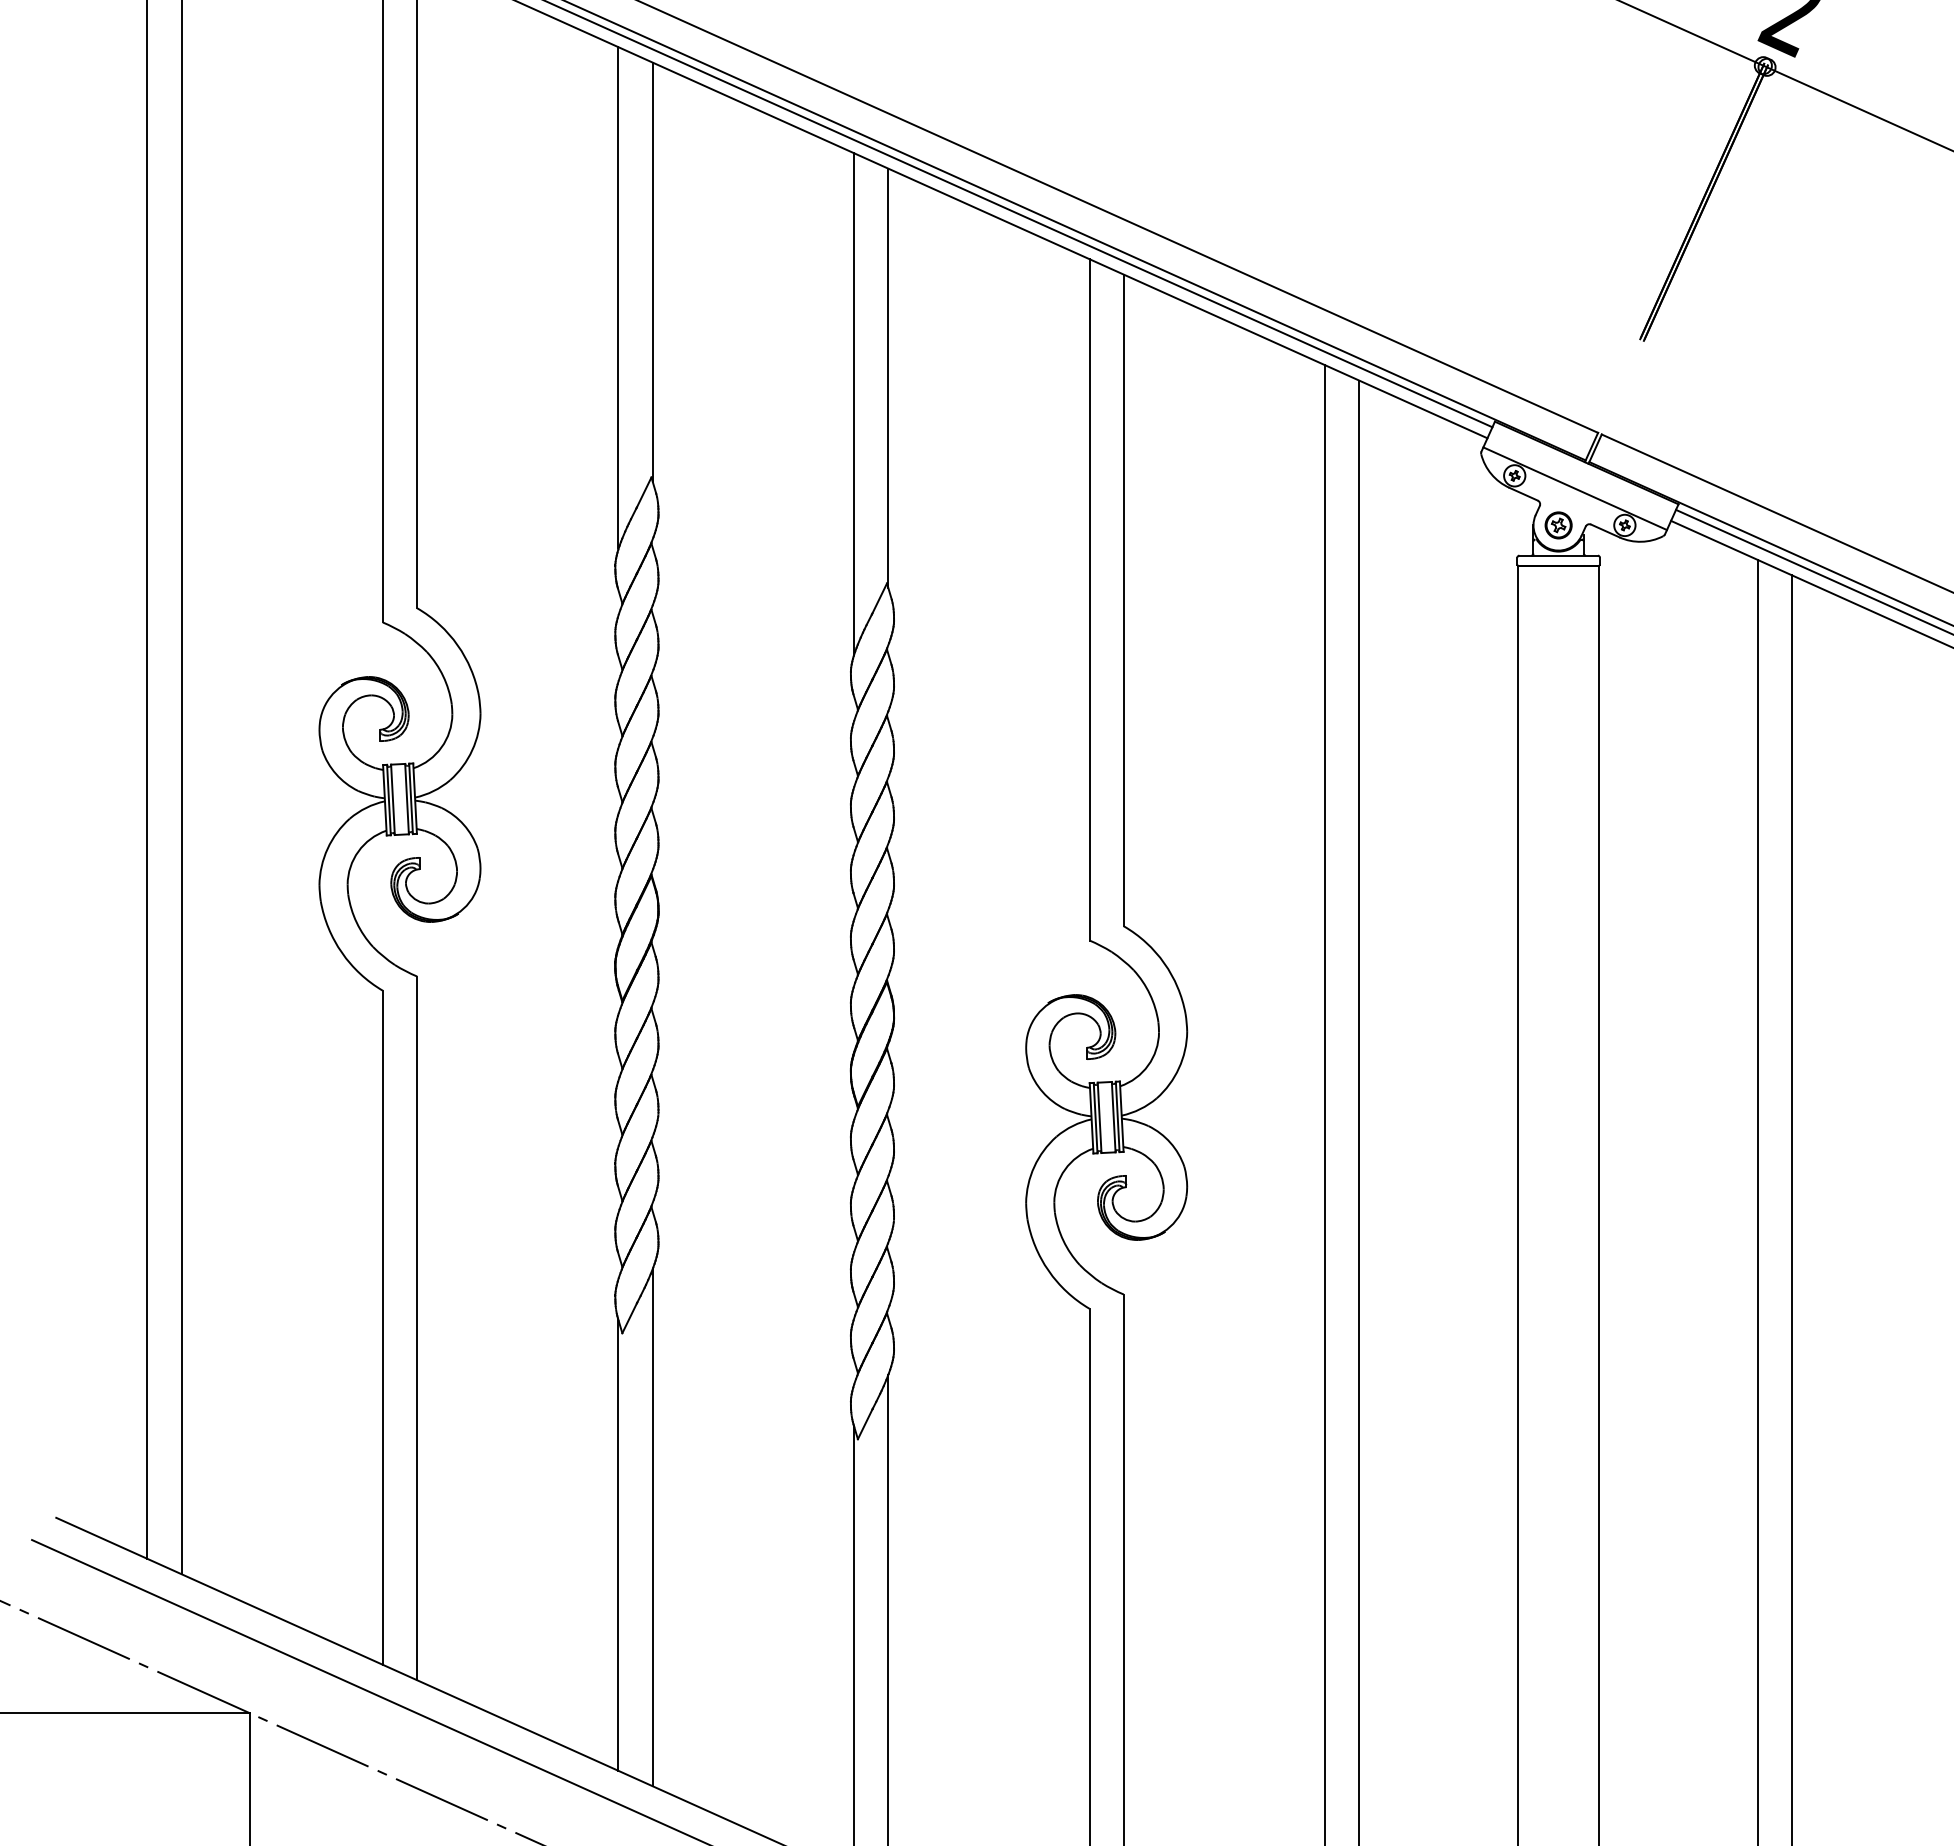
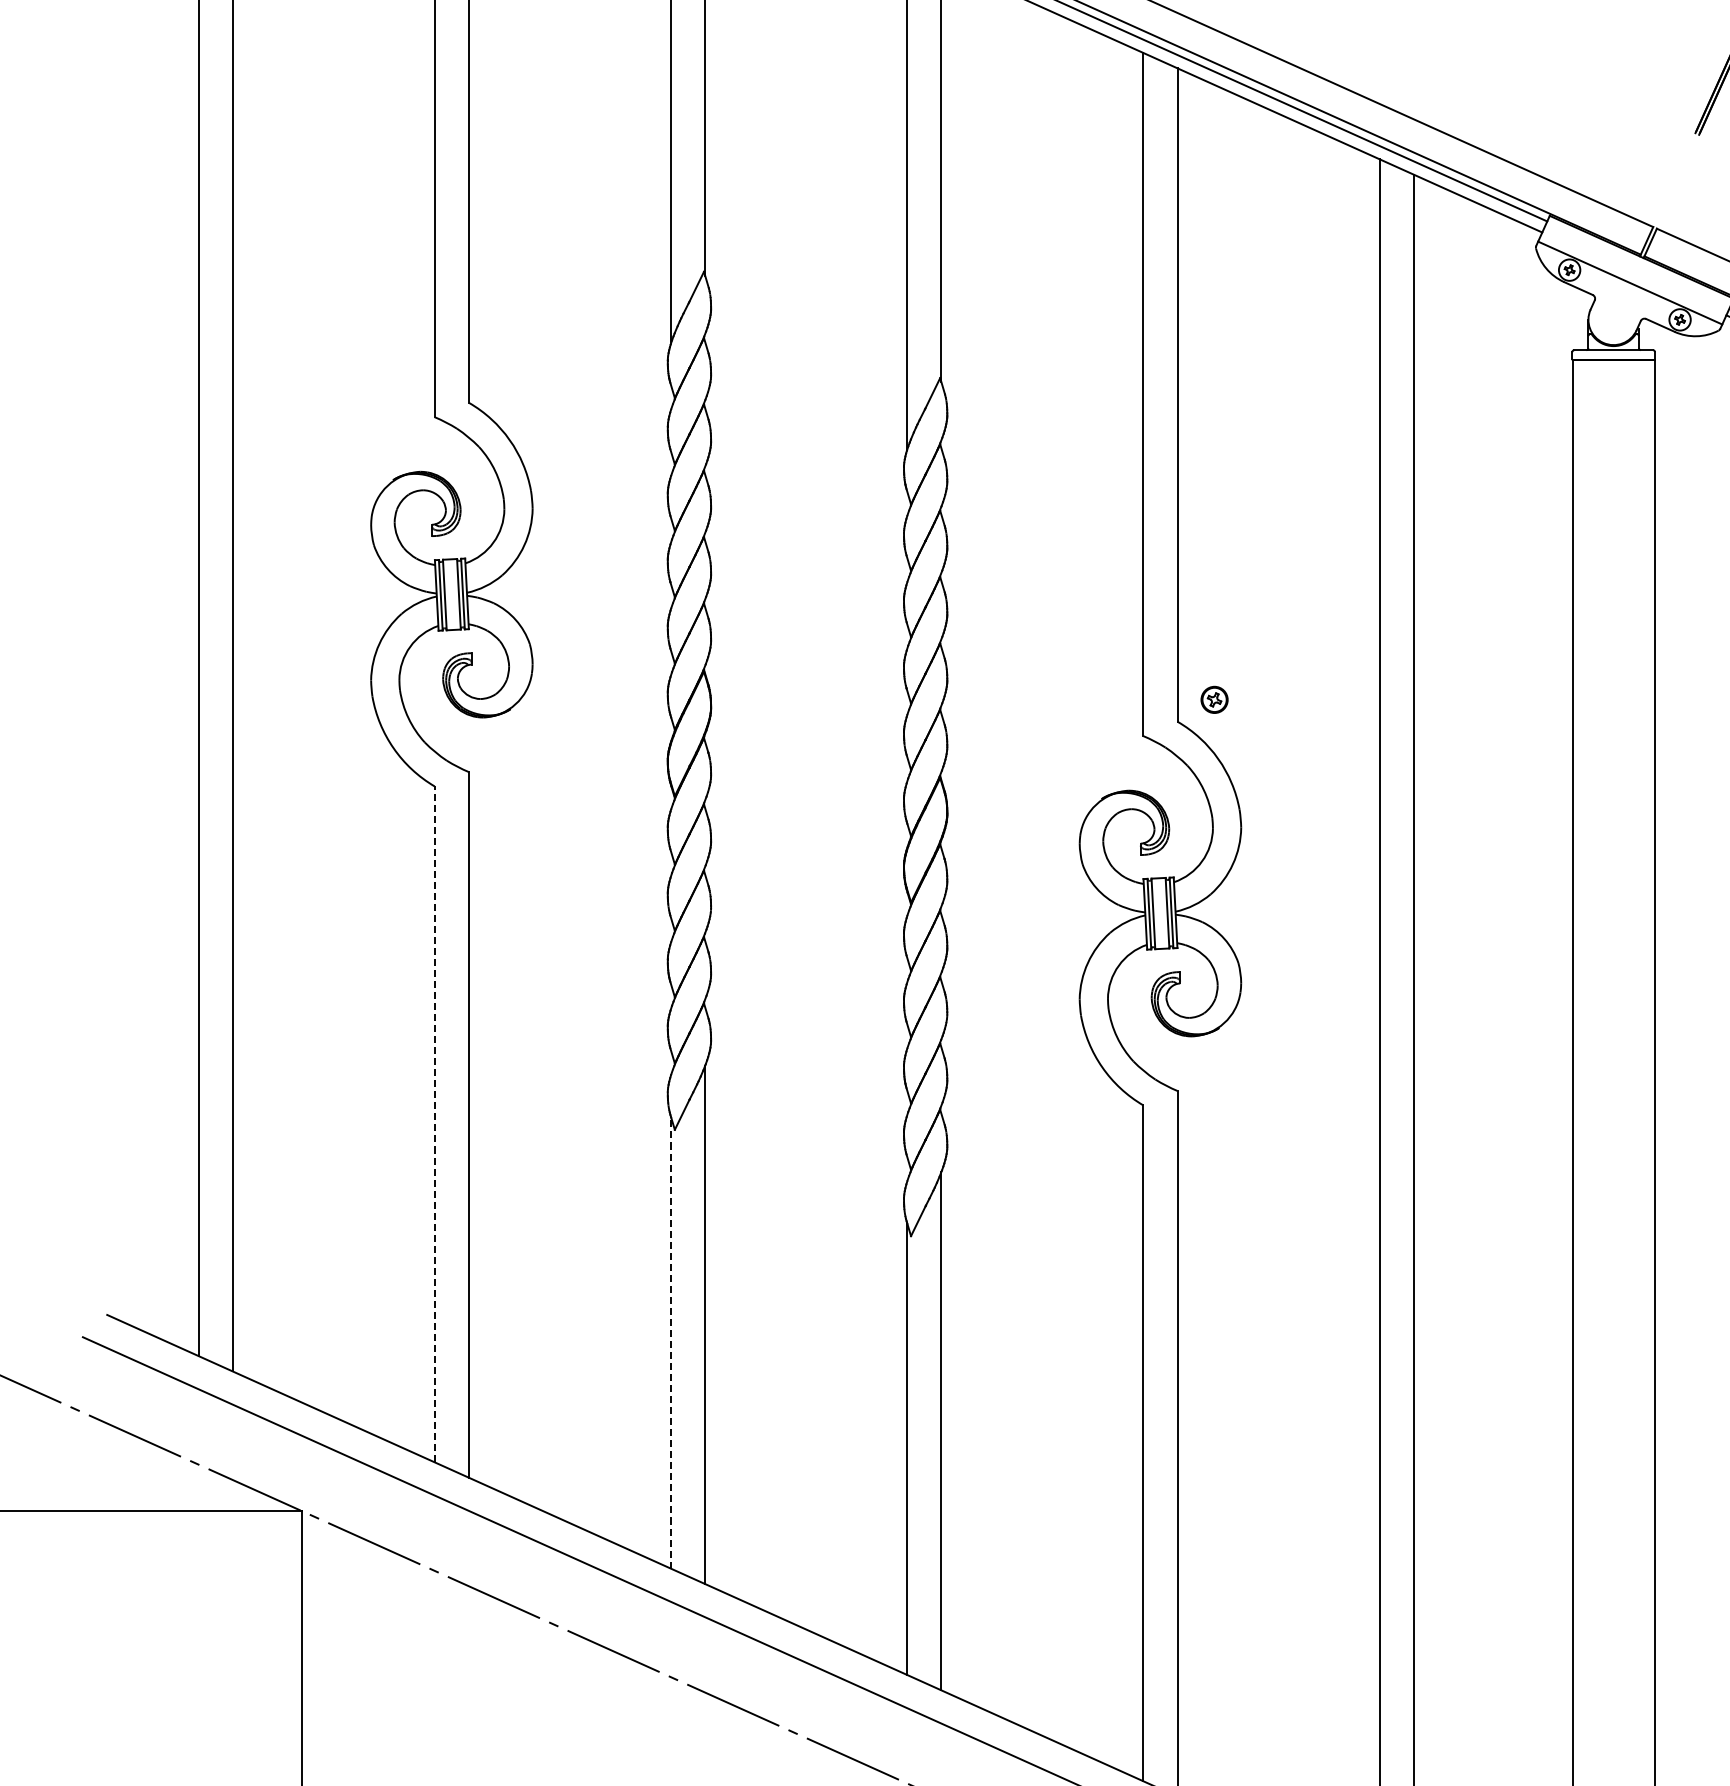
part: (1558, 525) -> (1214, 699), moved
line: (382, 1327) -> (434, 1124), solid -> dashed
line: (618, 1544) -> (670, 1341), solid -> dashed

